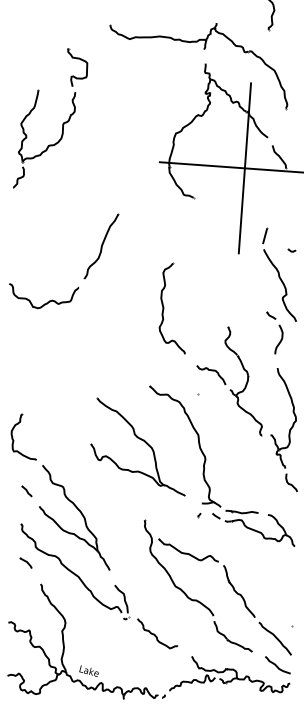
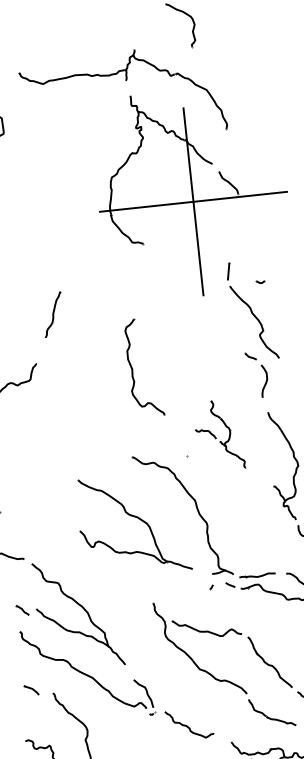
part: (101, 246) -> (53, 314), size x0.6
part: (229, 381) -> (218, 436), size x0.6
part: (26, 491) -> (22, 610), moved
part: (25, 562) -> (30, 689), moved

